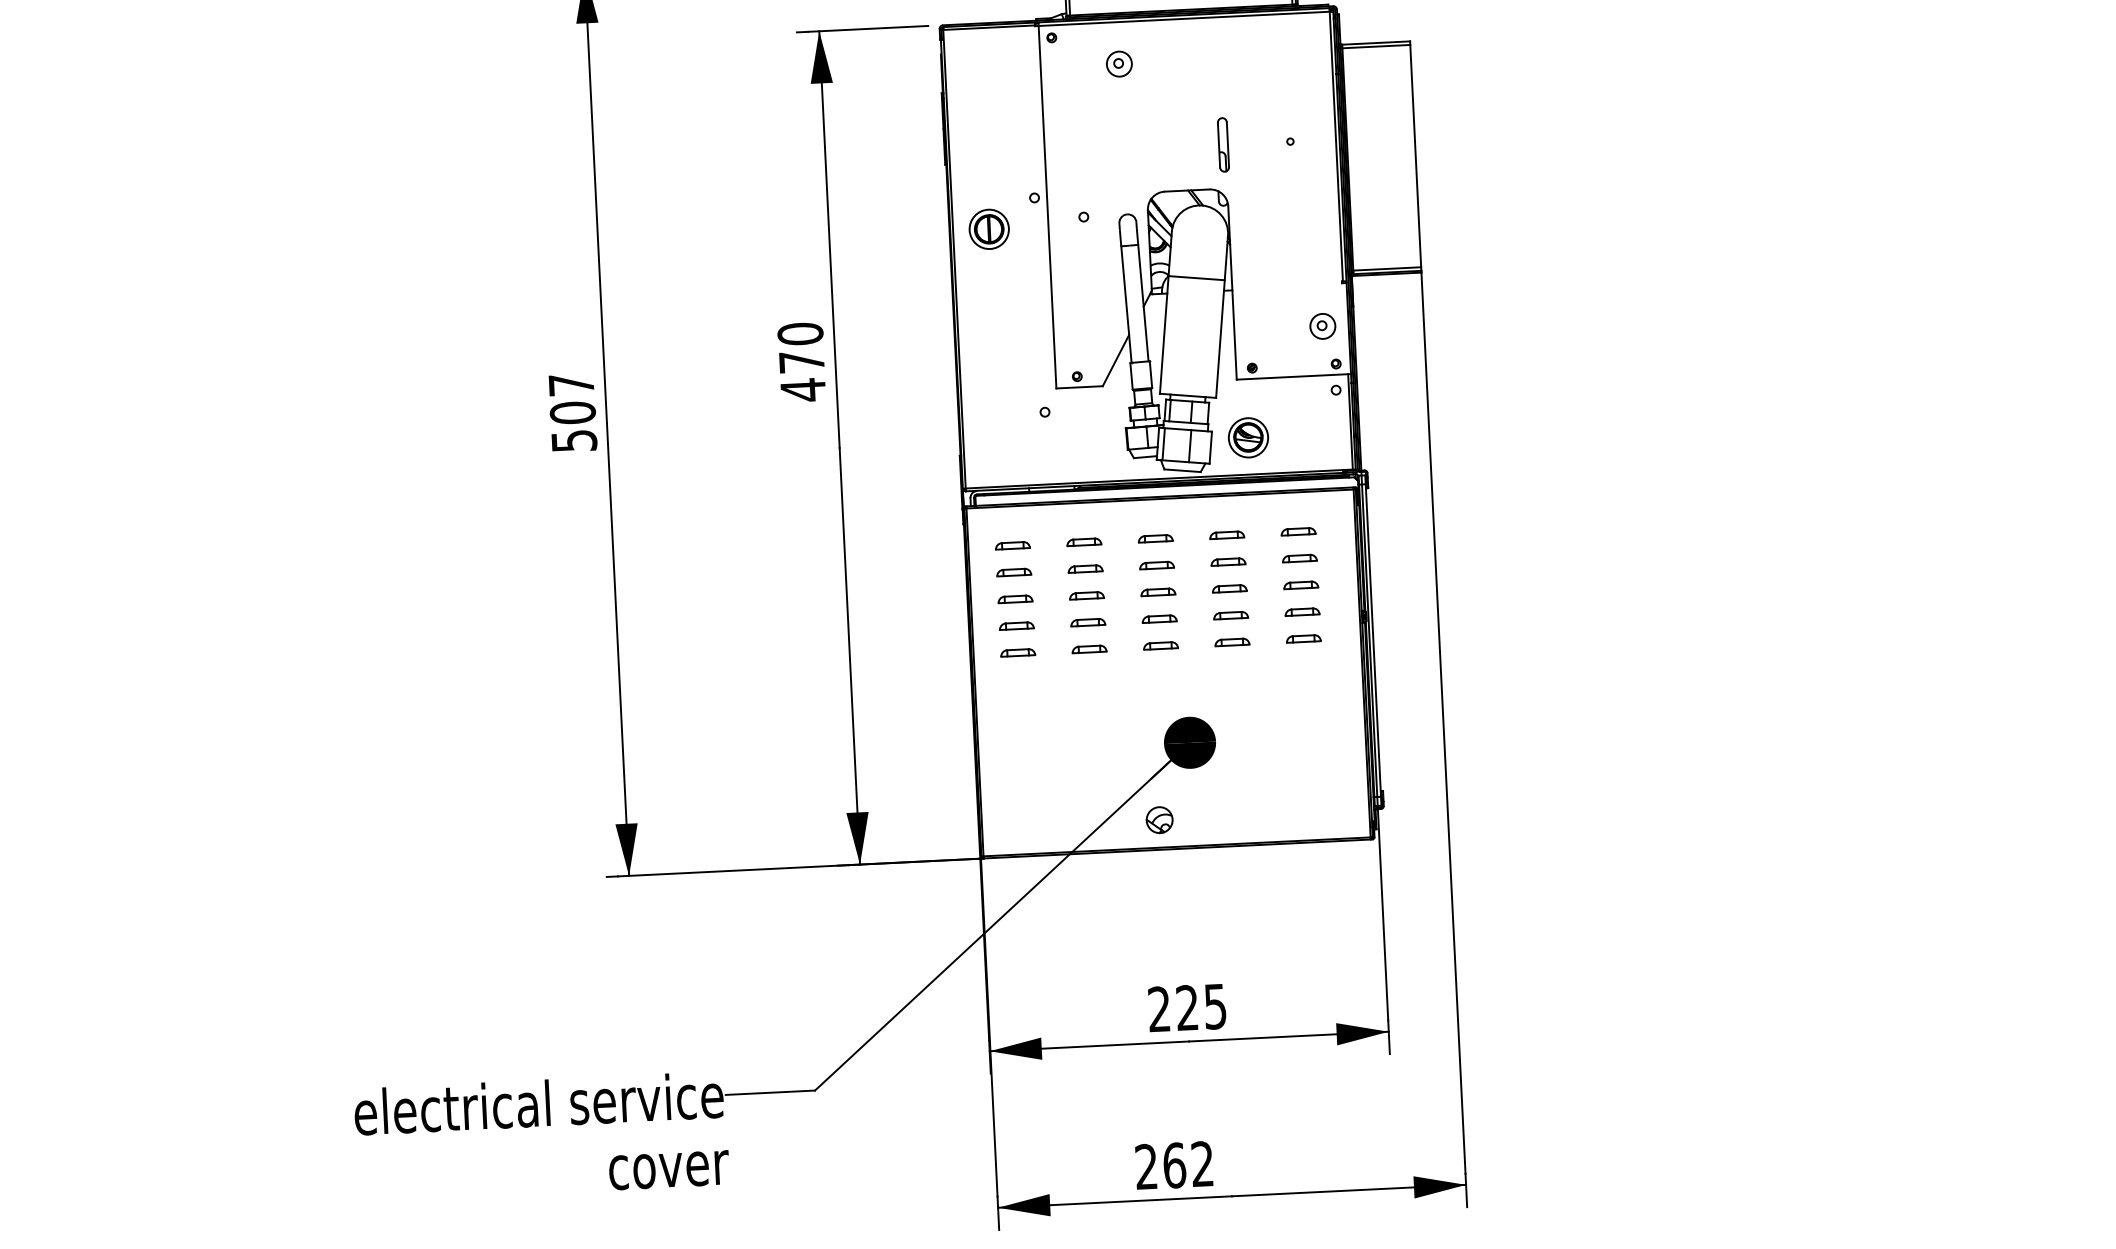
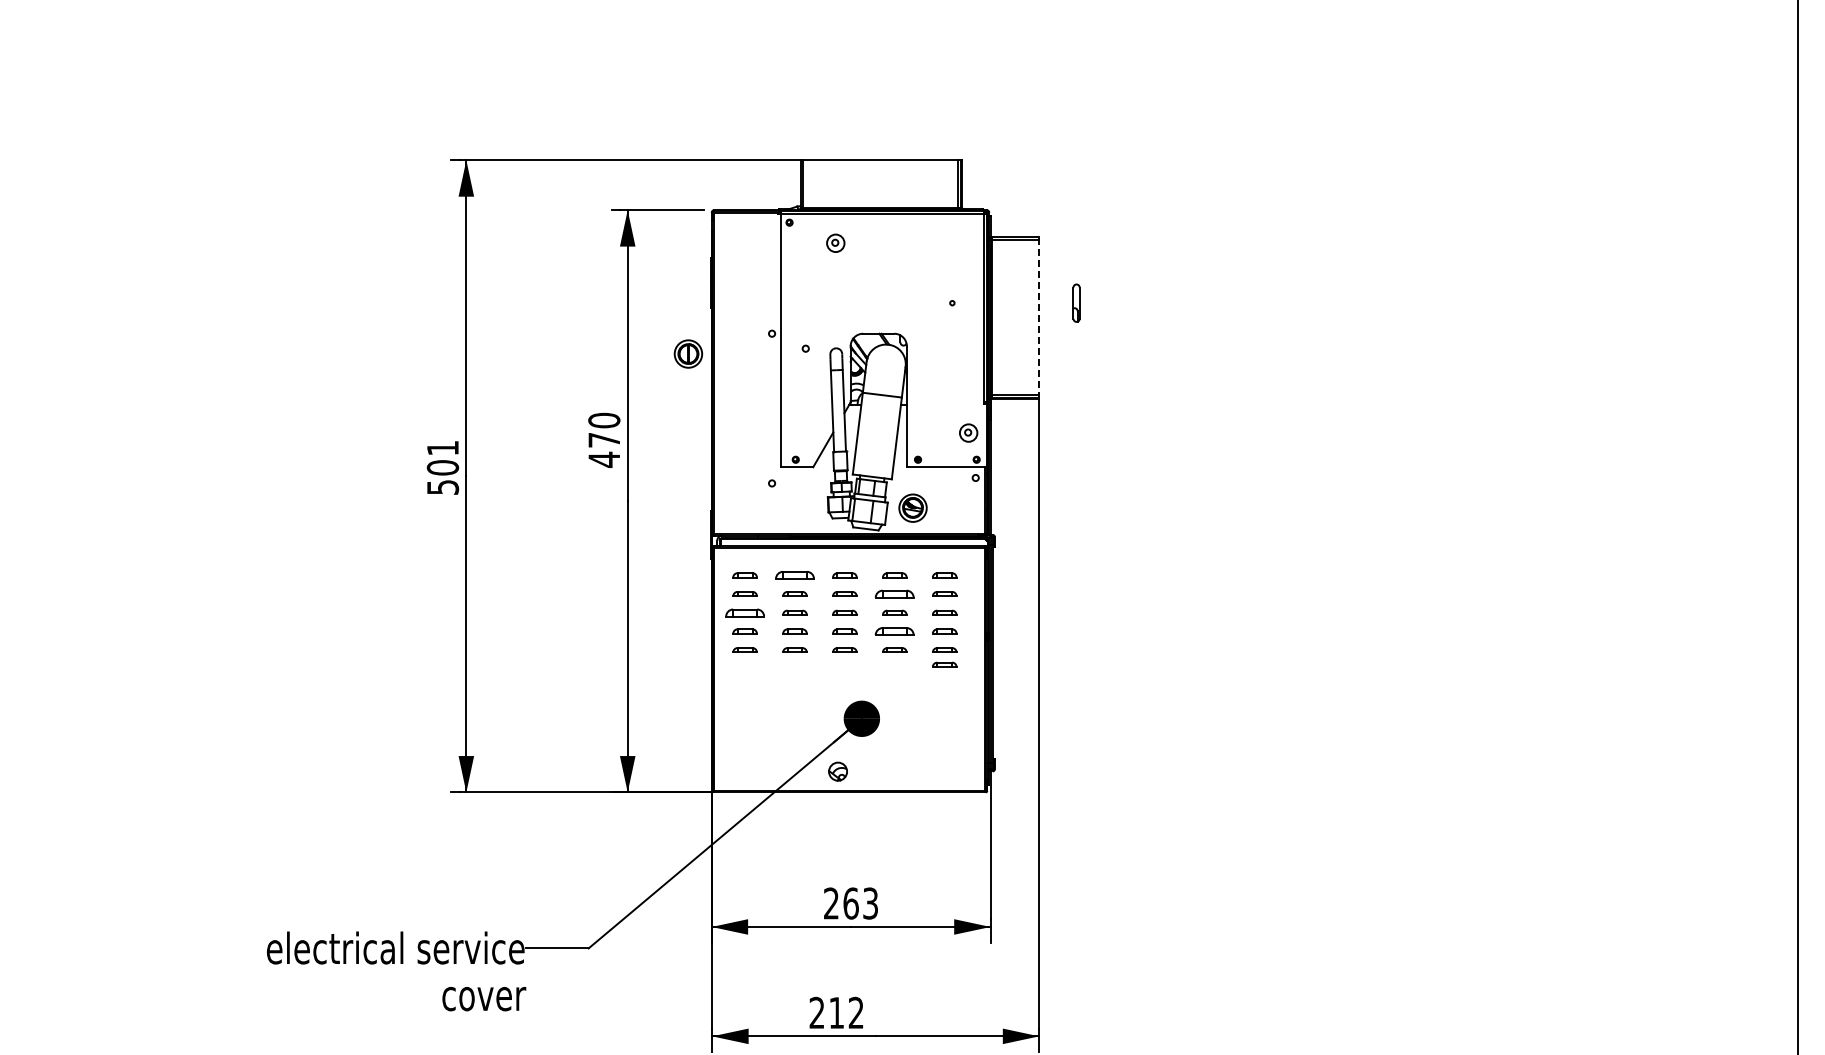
part: (1223, 143) -> (1076, 302), moved
line: (1416, 157) -> (1039, 318), solid -> dashed
part: (989, 228) -> (688, 353), moved
text: (570, 385) -> (442, 448), 507 -> 501
part: (1083, 542) -> (794, 575), size x1.6
part: (1227, 561) -> (894, 593), size x1.6
part: (1014, 598) -> (744, 612), size x1.6
part: (1230, 615) -> (894, 631), size x1.6
part: (1304, 659) -> (944, 664), added
text: (1200, 1007) -> (860, 903), 225 -> 263
text: (1174, 1164) -> (836, 1012), 262 -> 212

